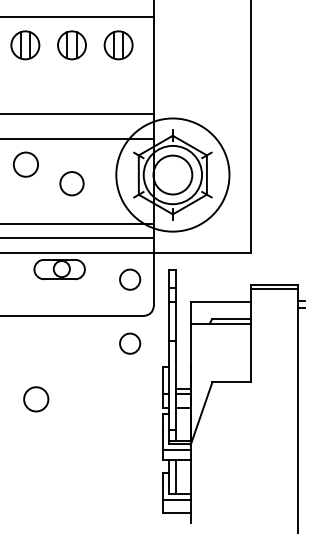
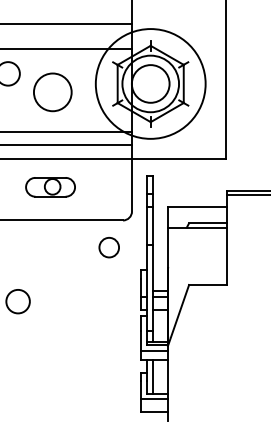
circle: (71, 183) -> (52, 92), size x1.67
part: (59, 269) -> (50, 187), moved
circle: (130, 279) -> (109, 185), removed

